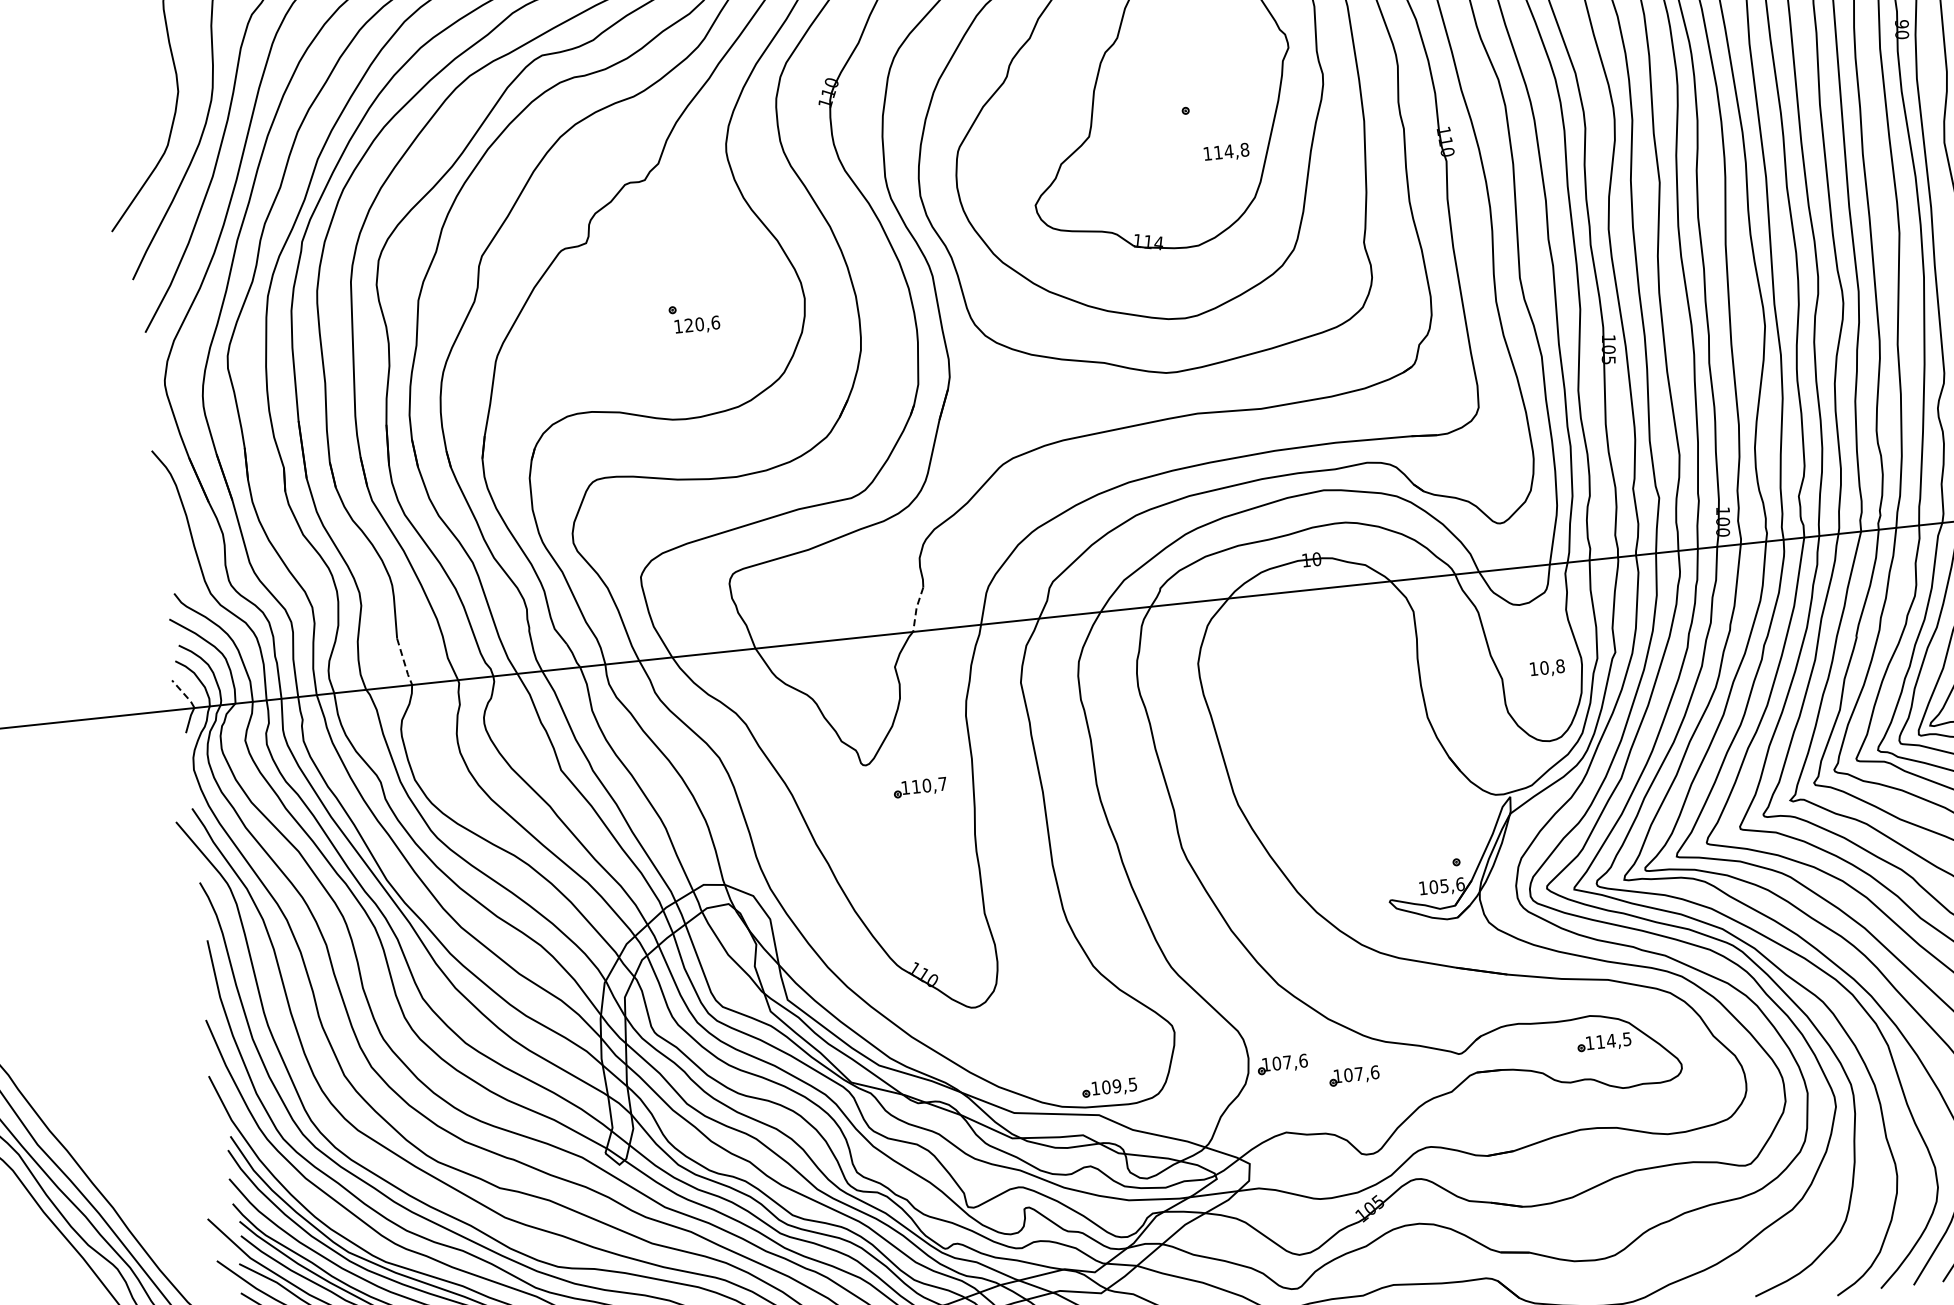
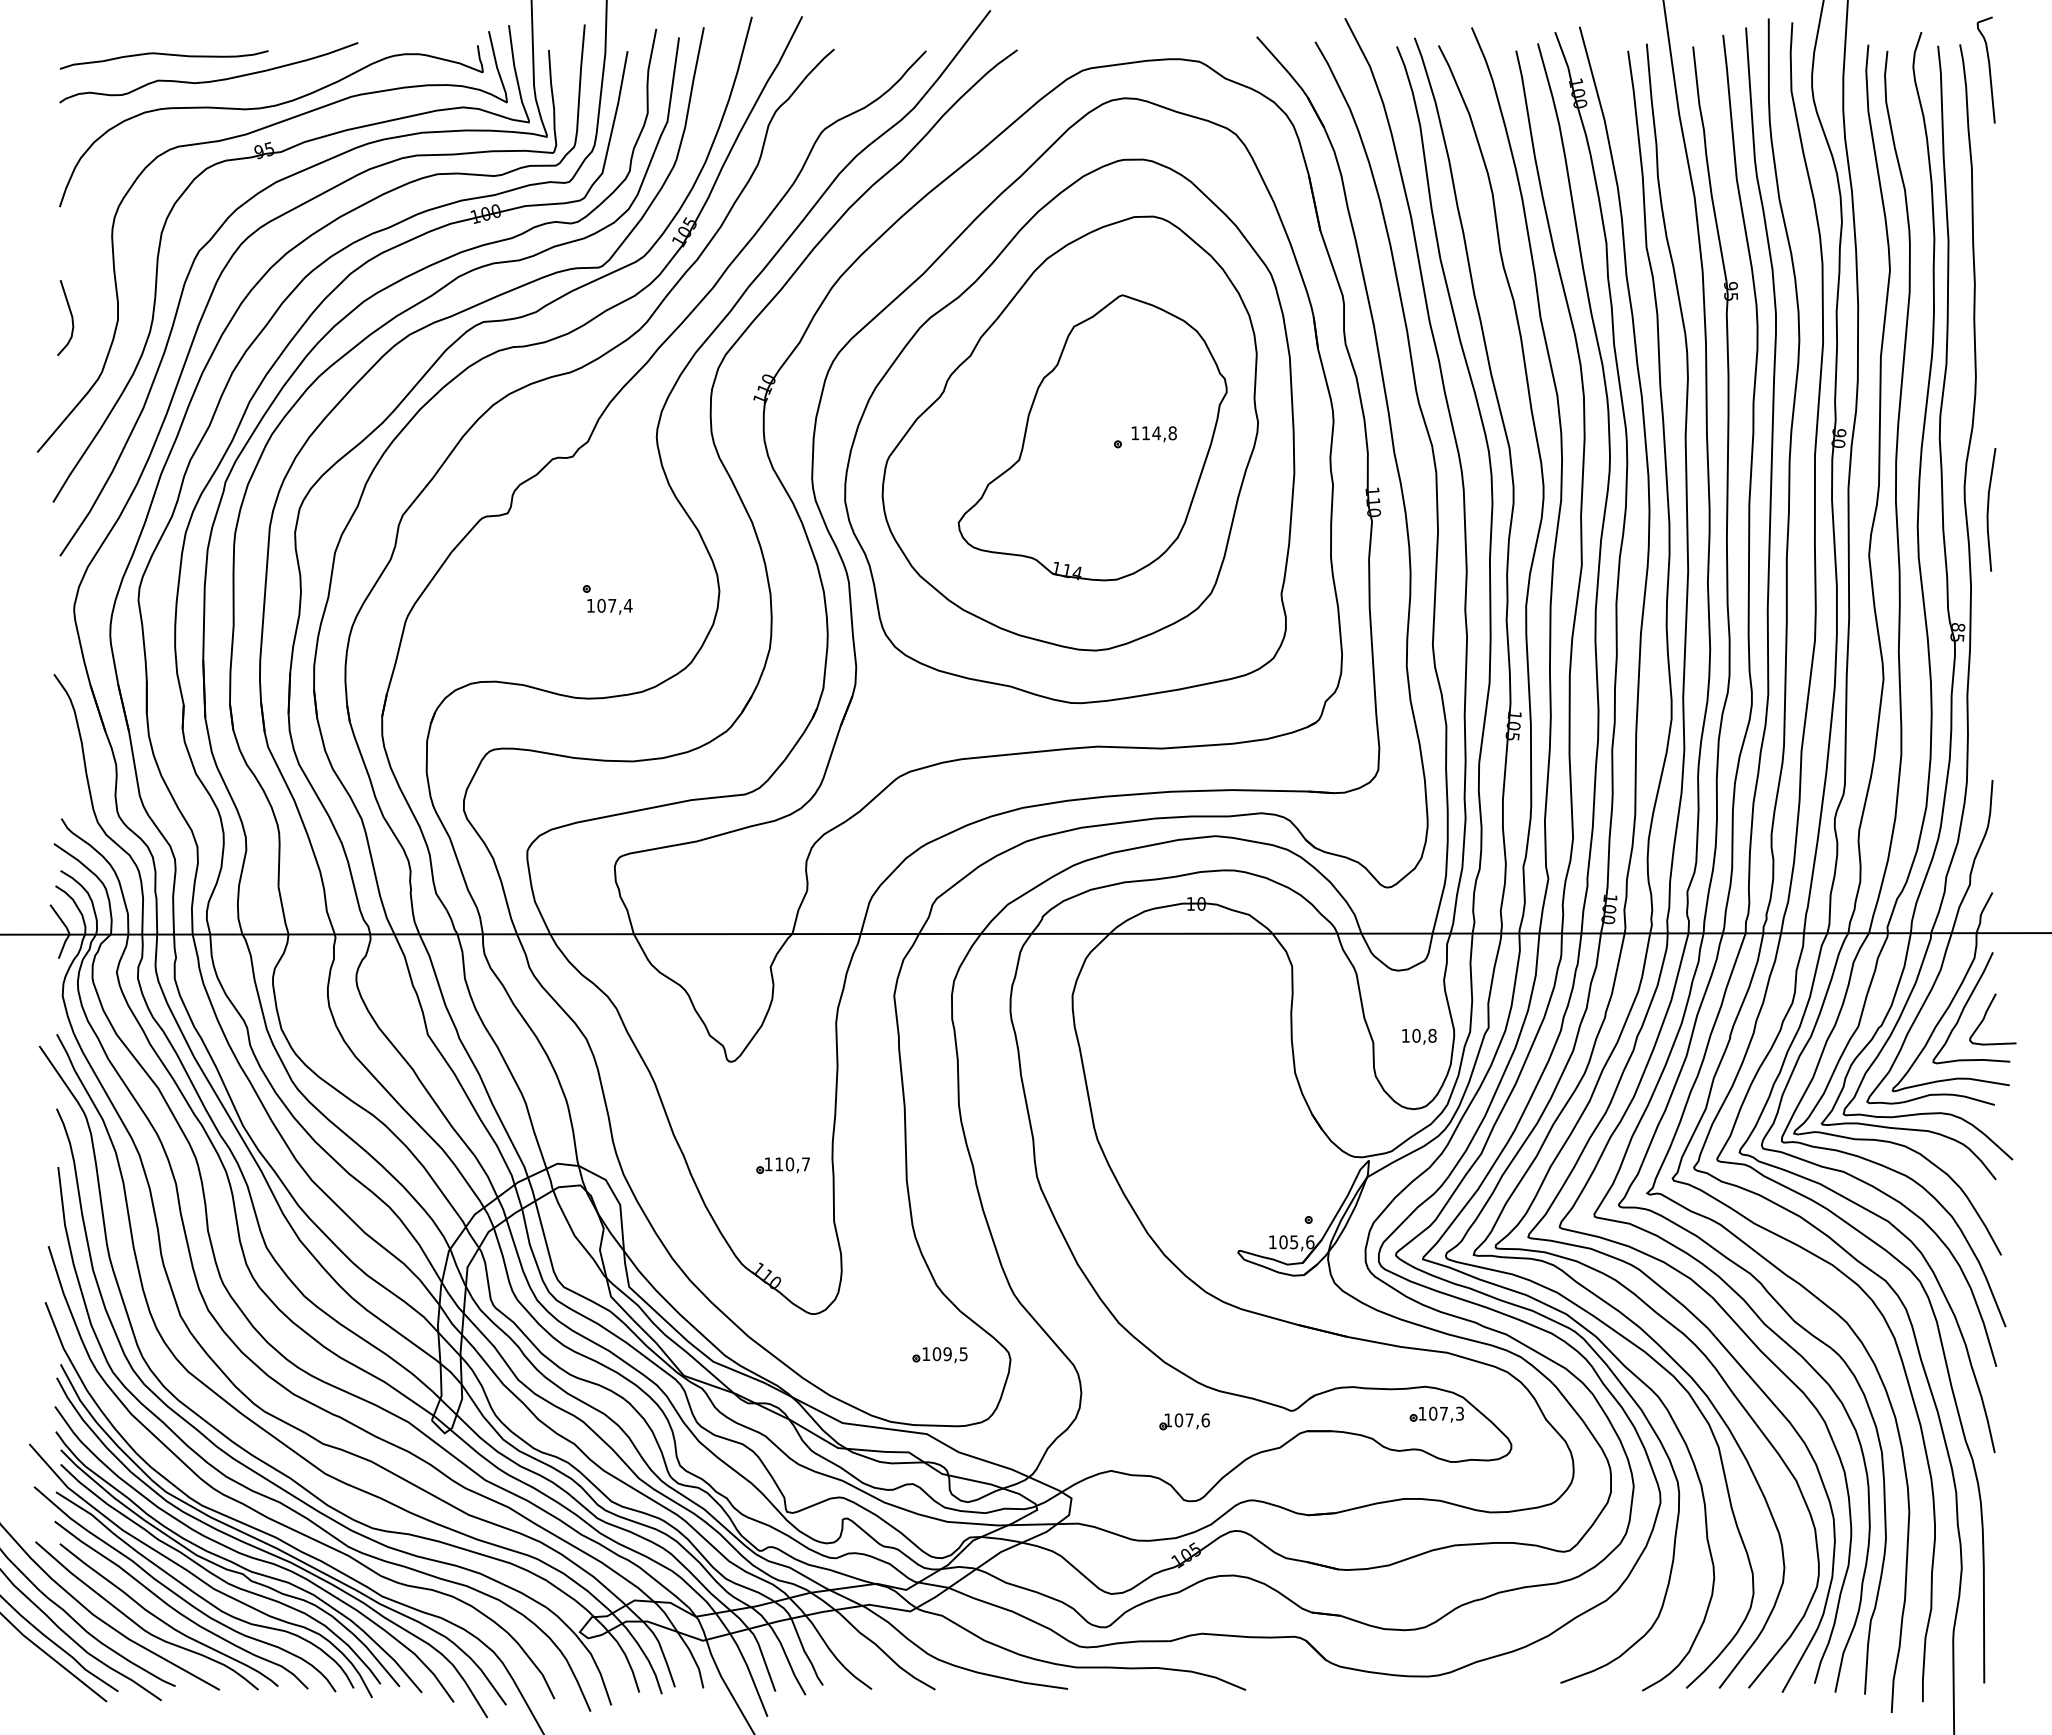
curve: (130, 92) -> (70, 315), added
text: (1225, 153) -> (1153, 434), moved
text: (701, 323) -> (614, 605), 120,6 -> 107,4
line: (916, 608) -> (798, 911), dashed -> solid
line: (404, 662) -> (283, 911), dashed -> solid
line: (184, 693) -> (61, 919), dashed -> solid
part: (919, 787) -> (782, 1165), moved
text: (1613, 1040) -> (1446, 1413), 114,5 -> 107,3
part: (1282, 1064) -> (1114, 1402), removed
part: (1108, 1087) -> (939, 1354), moved

